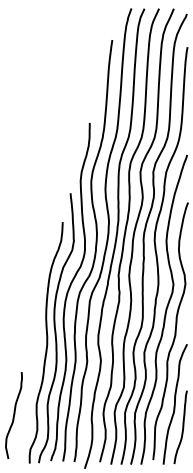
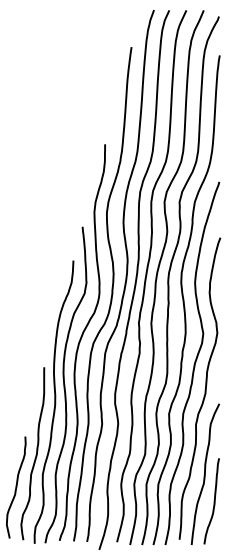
curve: (30, 387) -> (35, 454), added

